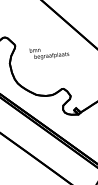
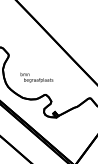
text: (48, 52) -> (36, 77), moved

